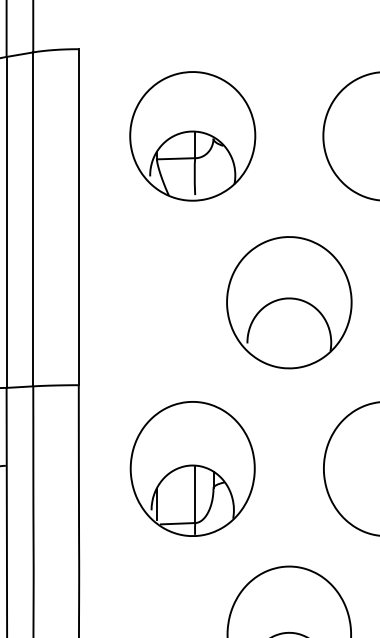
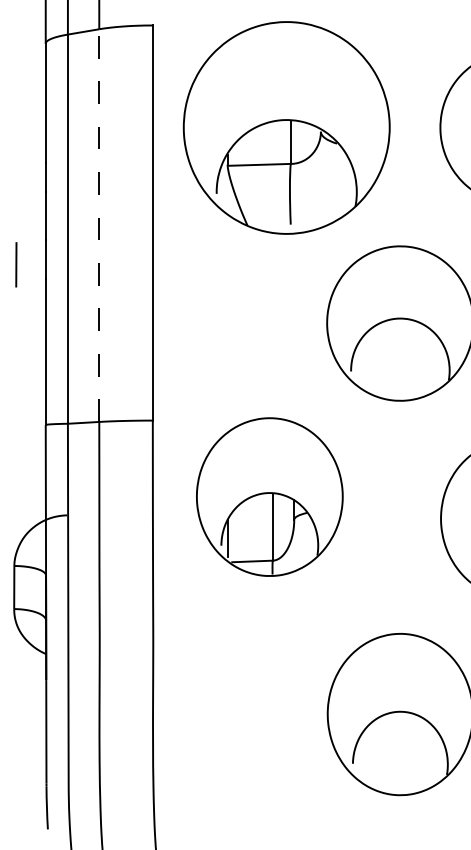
part: (192, 135) -> (286, 127), size x1.4
line: (33, 219) -> (99, 225), solid -> dashed
part: (192, 468) -> (269, 496), moved

